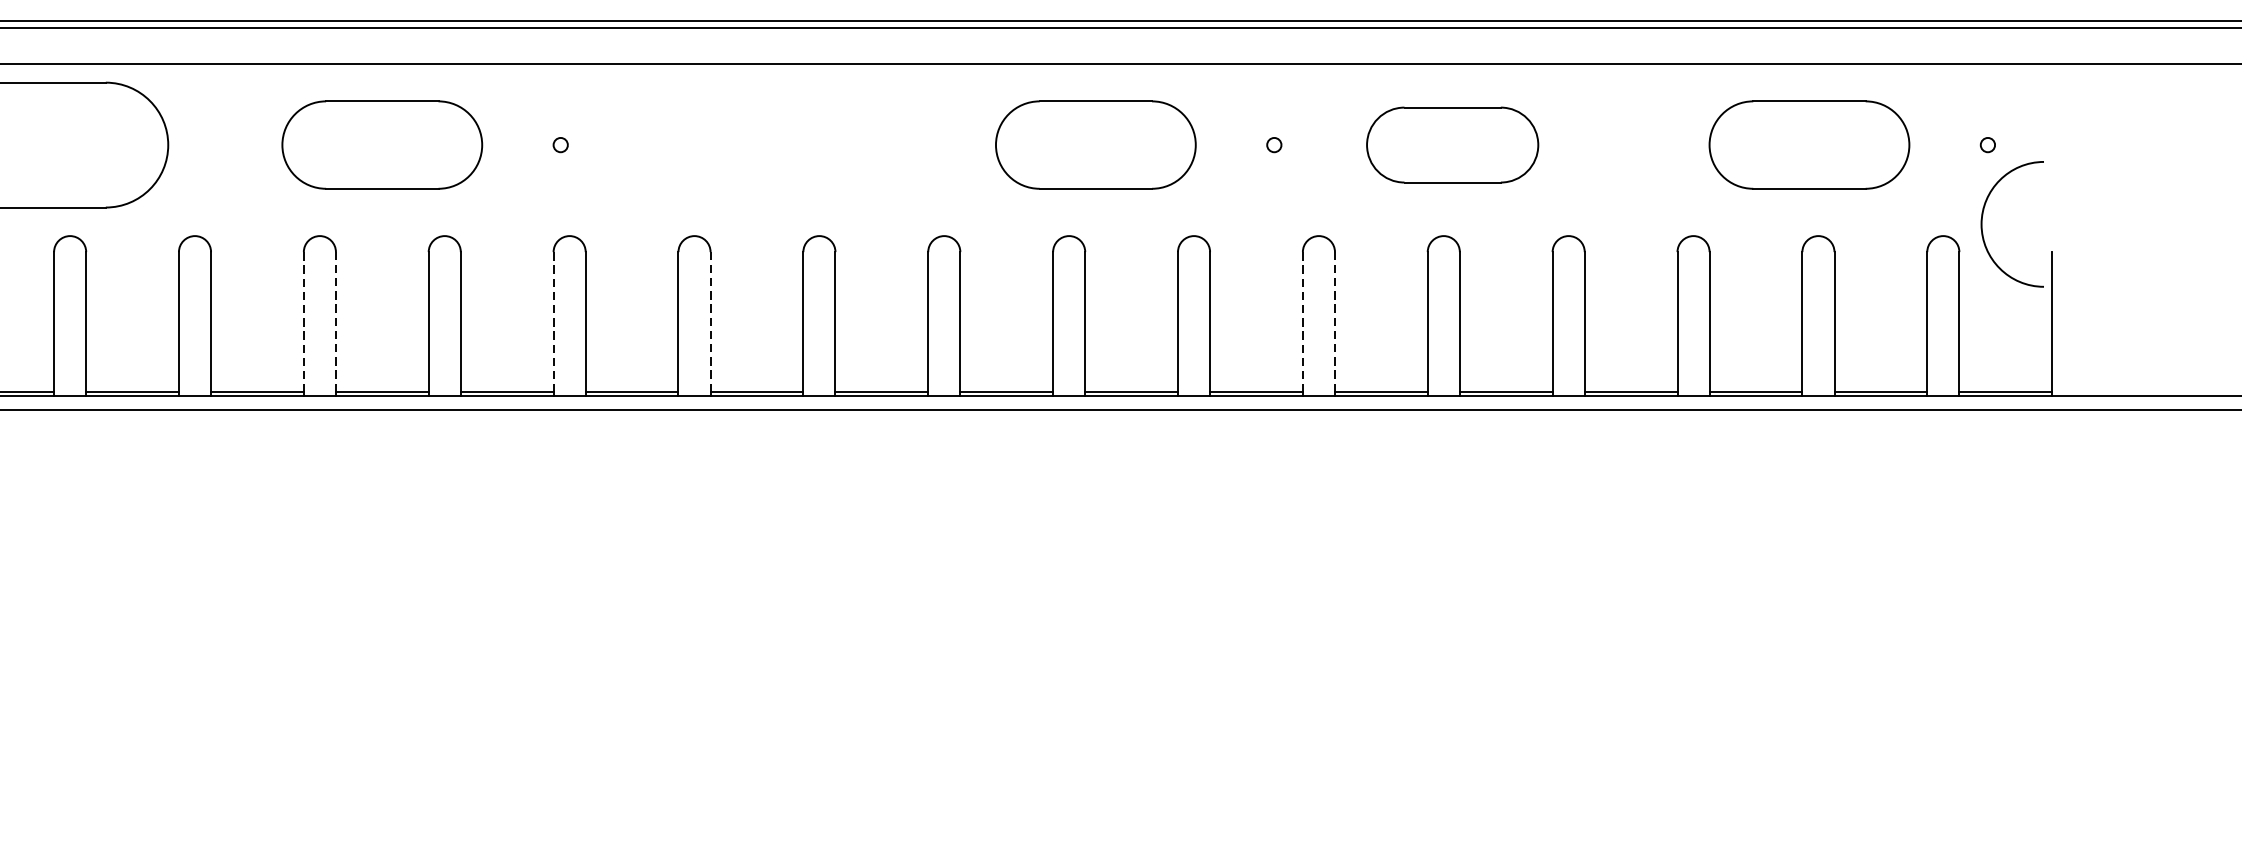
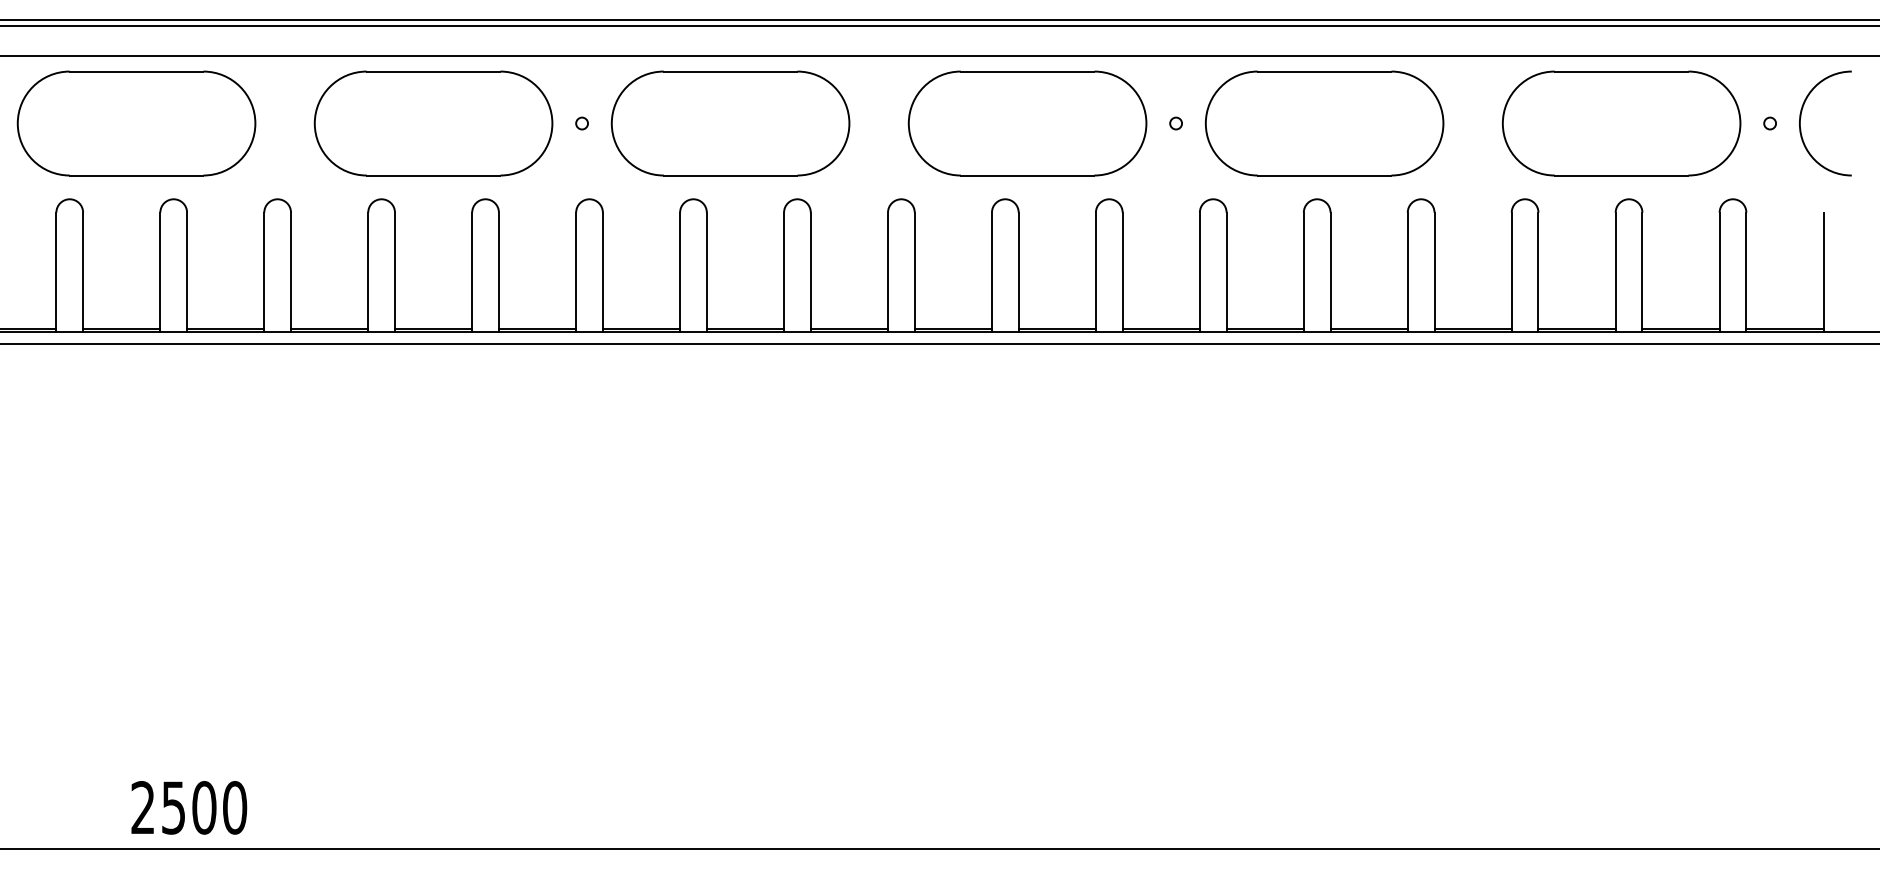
part: (382, 145) -> (433, 123), size x1.43
part: (739, 145) -> (730, 123), added
part: (1095, 145) -> (1027, 123), size x1.43
part: (1452, 145) -> (1324, 123), size x1.67
part: (1809, 145) -> (1621, 123), size x1.43
arc: (1983, 217) -> (1801, 117), moved
line: (335, 321) -> (394, 270), dashed -> solid
line: (710, 321) -> (706, 270), dashed -> solid
line: (1334, 321) -> (1226, 270), dashed -> solid
line: (304, 322) -> (368, 271), dashed -> solid
line: (554, 322) -> (576, 271), dashed -> solid
line: (1302, 322) -> (1199, 271), dashed -> solid

